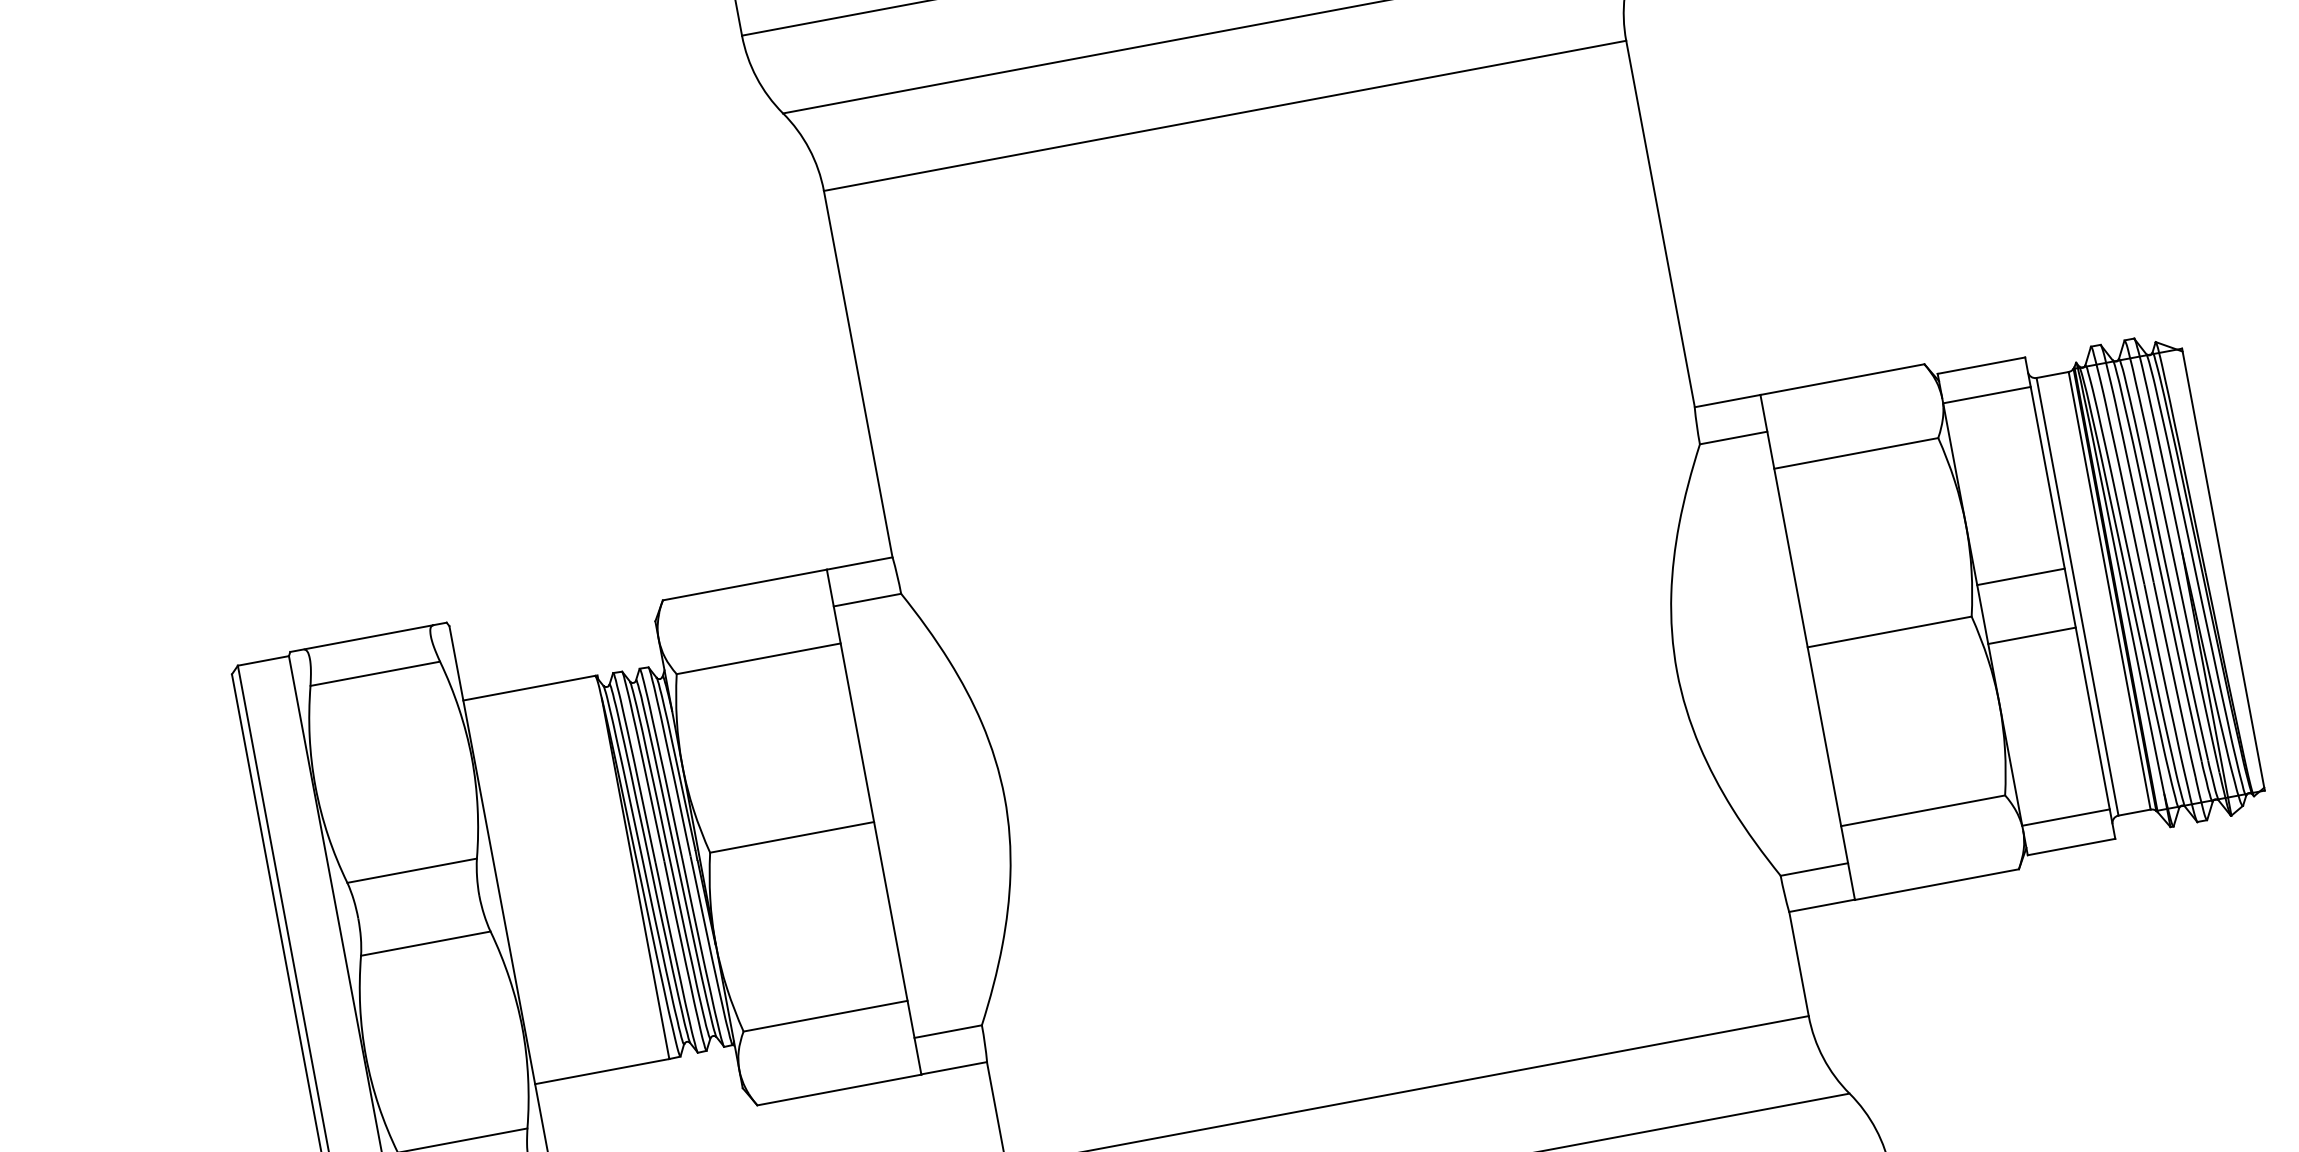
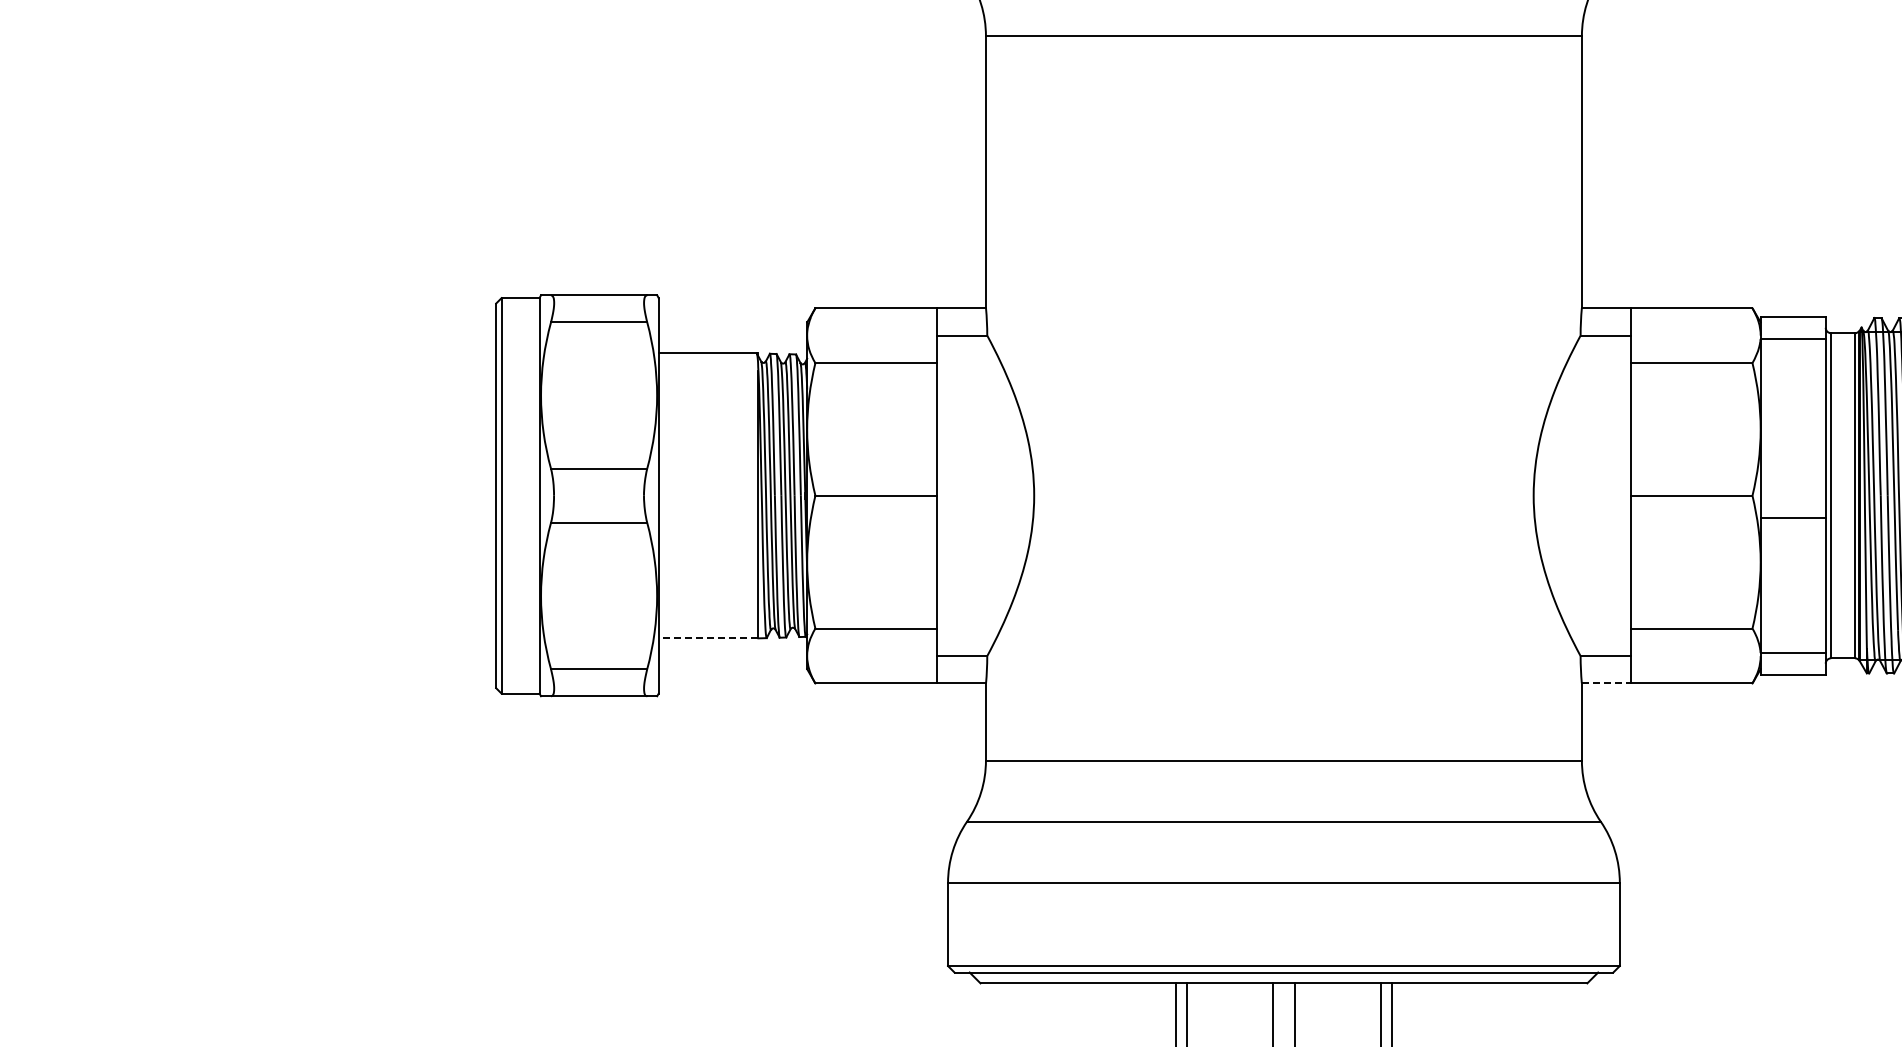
line: (2019, 576) -> (1792, 473), removed
line: (1822, 906) -> (1606, 683), solid -> dashed
line: (602, 1071) -> (708, 638), solid -> dashed

